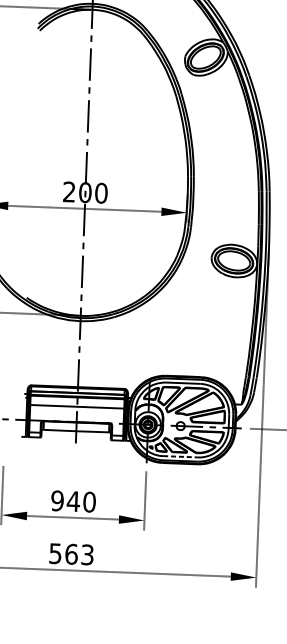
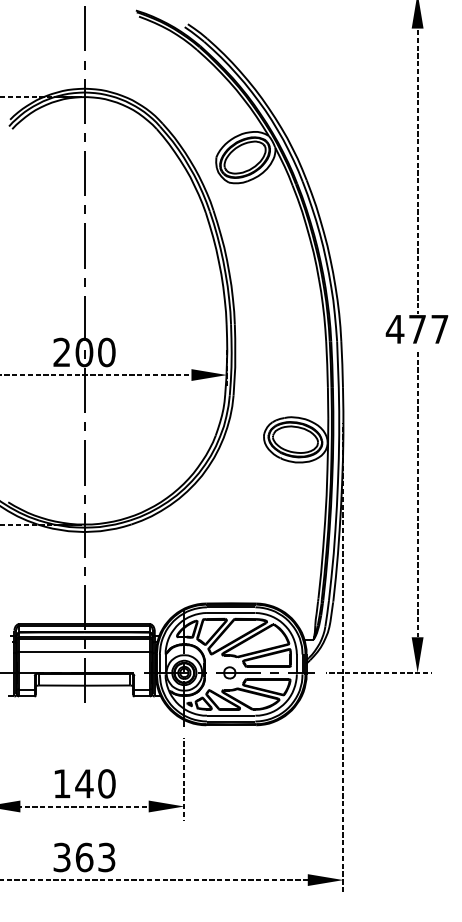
line: (180, 456) -> (231, 715), dashed -> solid
text: (57, 500) -> (61, 783), 940 -> 140
text: (55, 552) -> (62, 856), 563 -> 363

